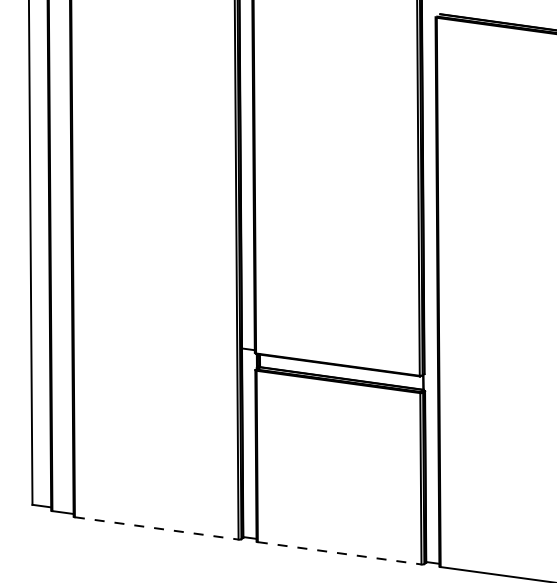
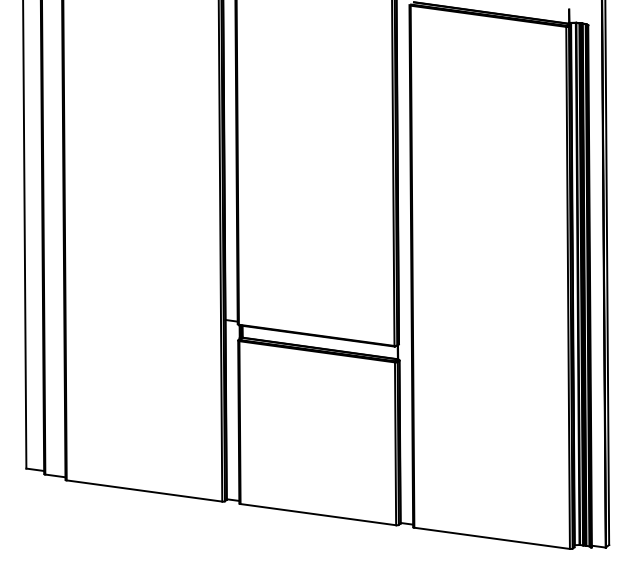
line: (156, 528) -> (144, 491), dashed -> solid
line: (339, 553) -> (318, 514), dashed -> solid

